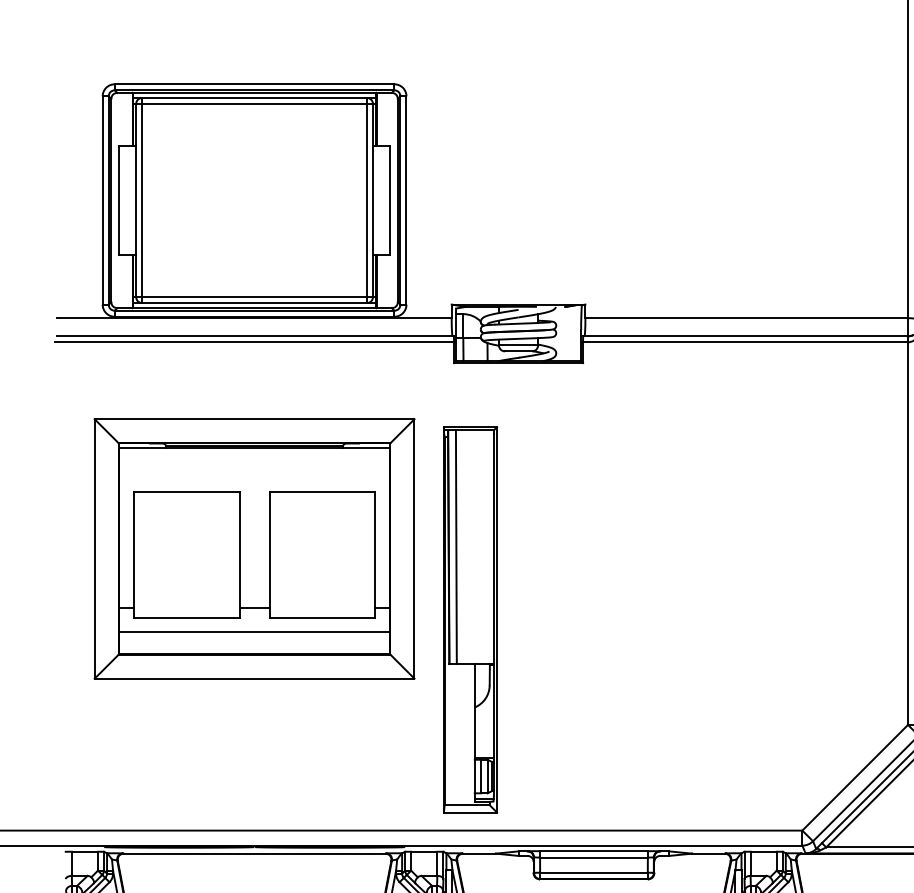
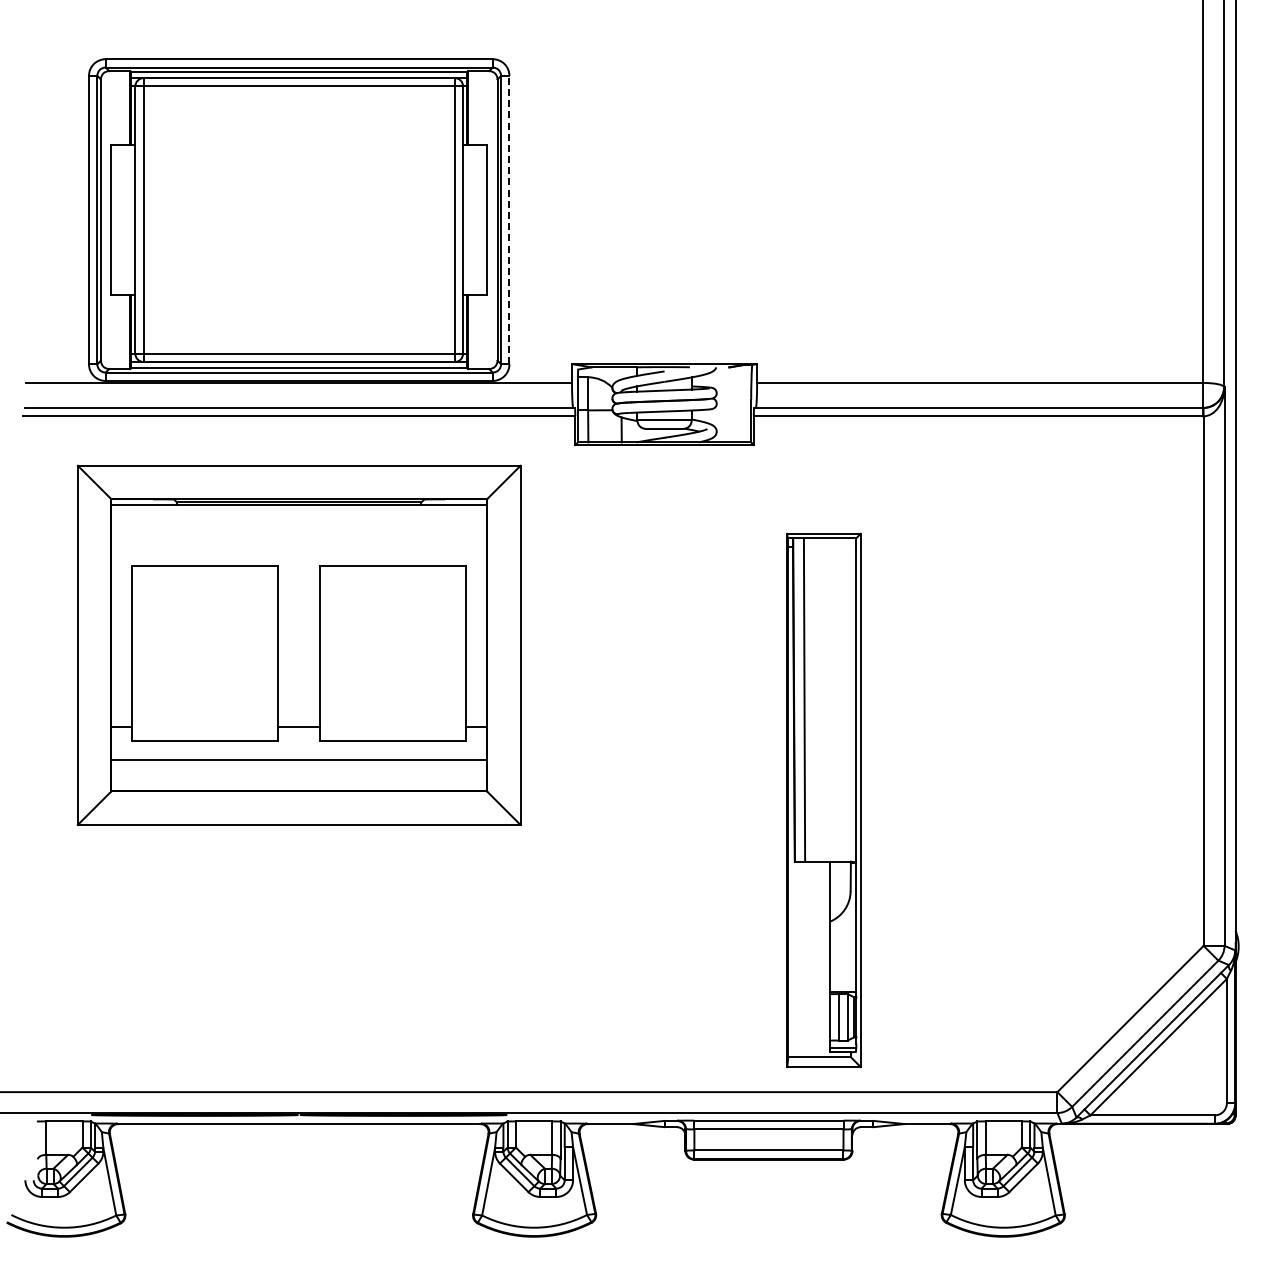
line: (406, 200) -> (509, 219), solid -> dashed
part: (254, 548) -> (298, 644), moved
part: (470, 619) -> (823, 800), moved

